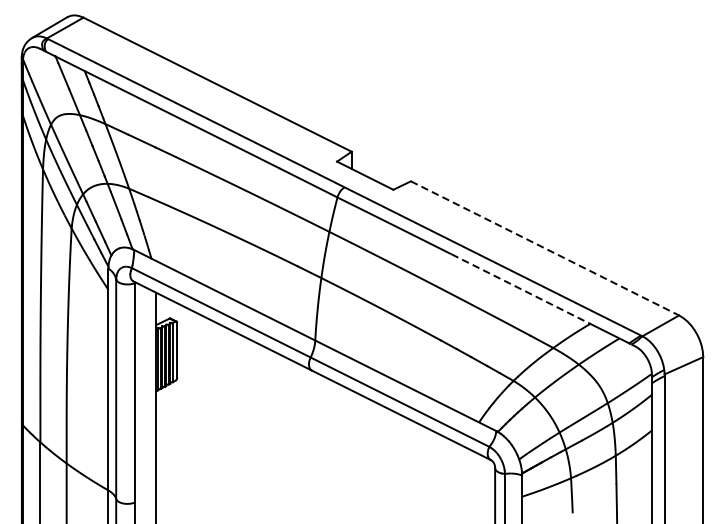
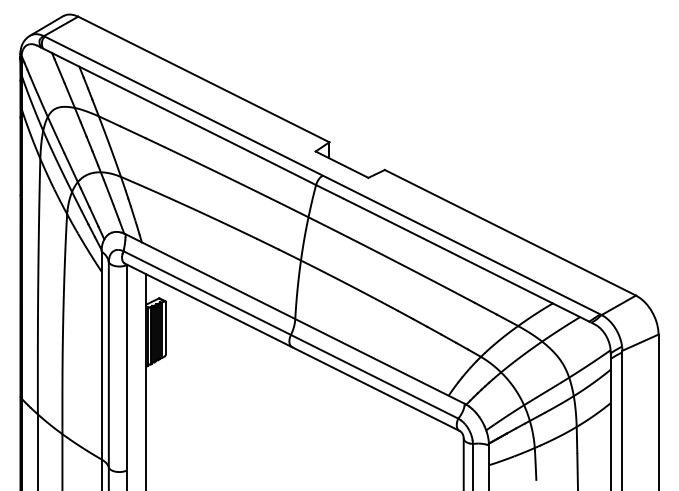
line: (545, 249) -> (510, 233), dashed -> solid
line: (520, 288) -> (487, 270), dashed -> solid

